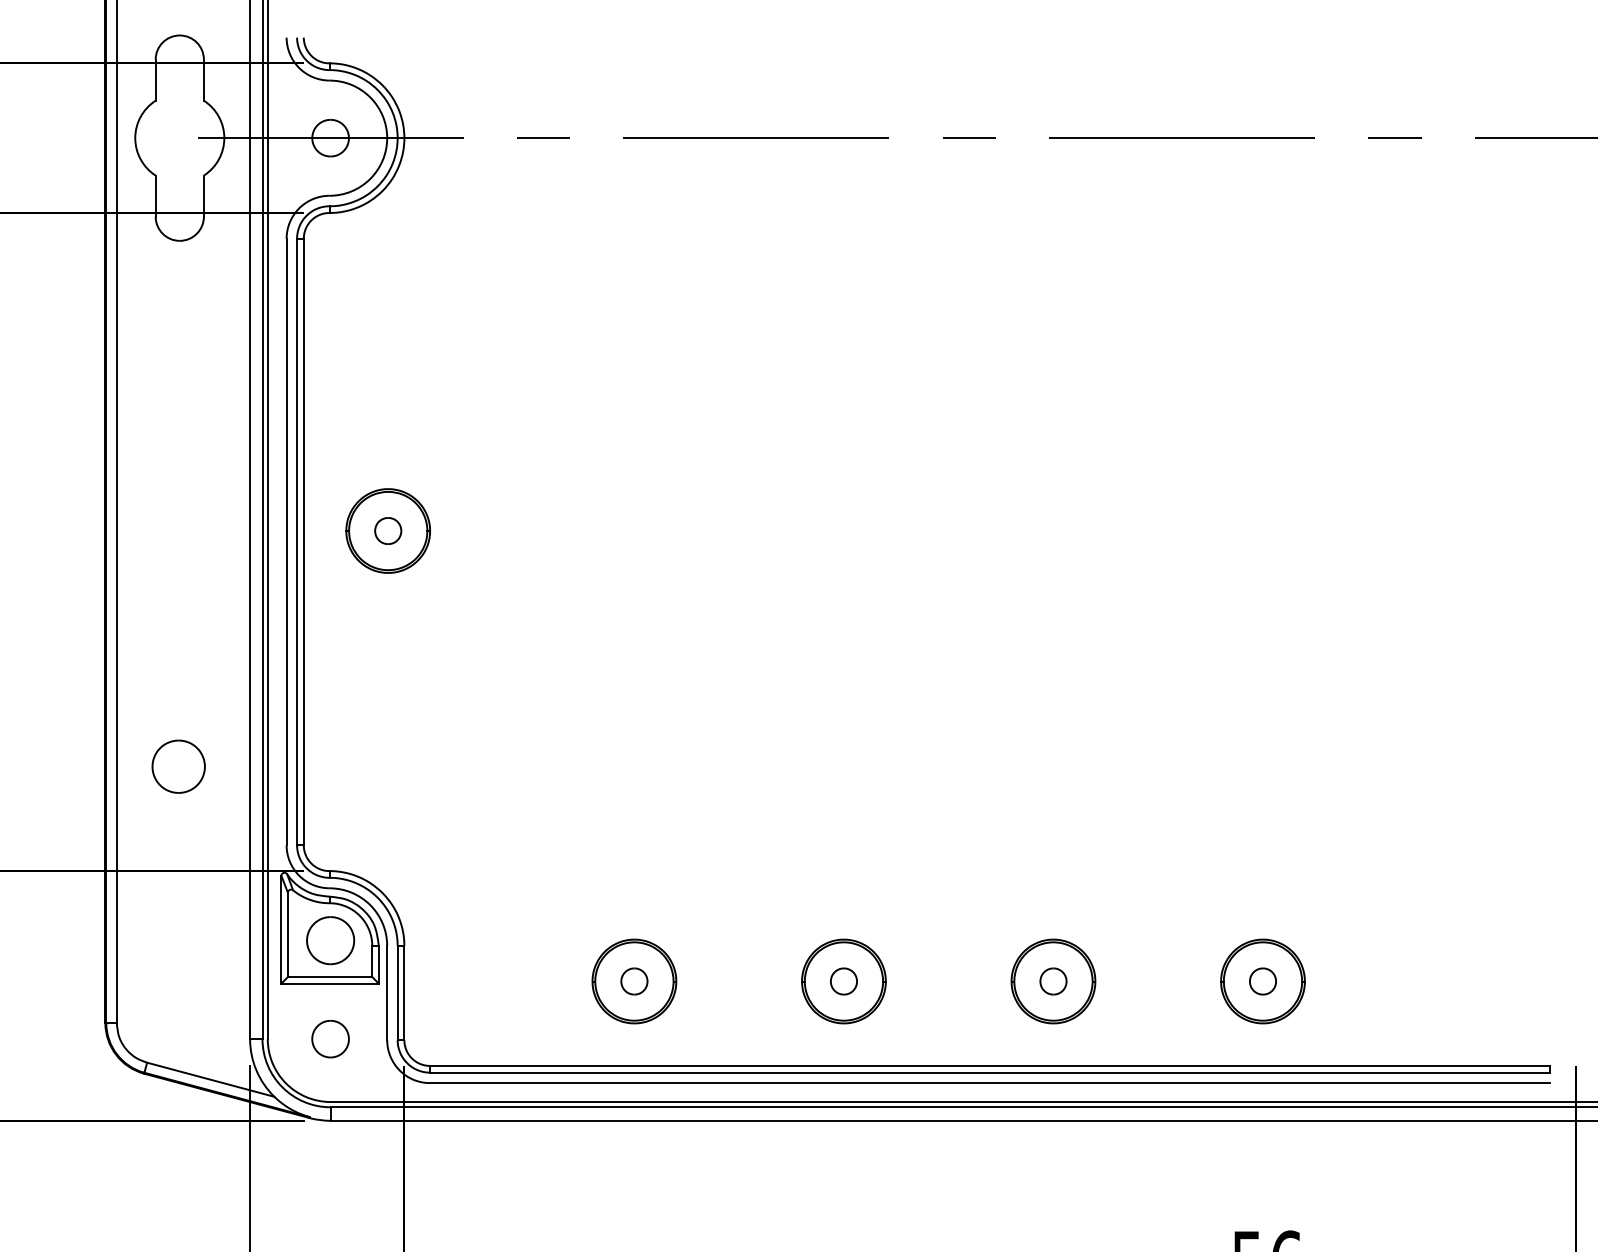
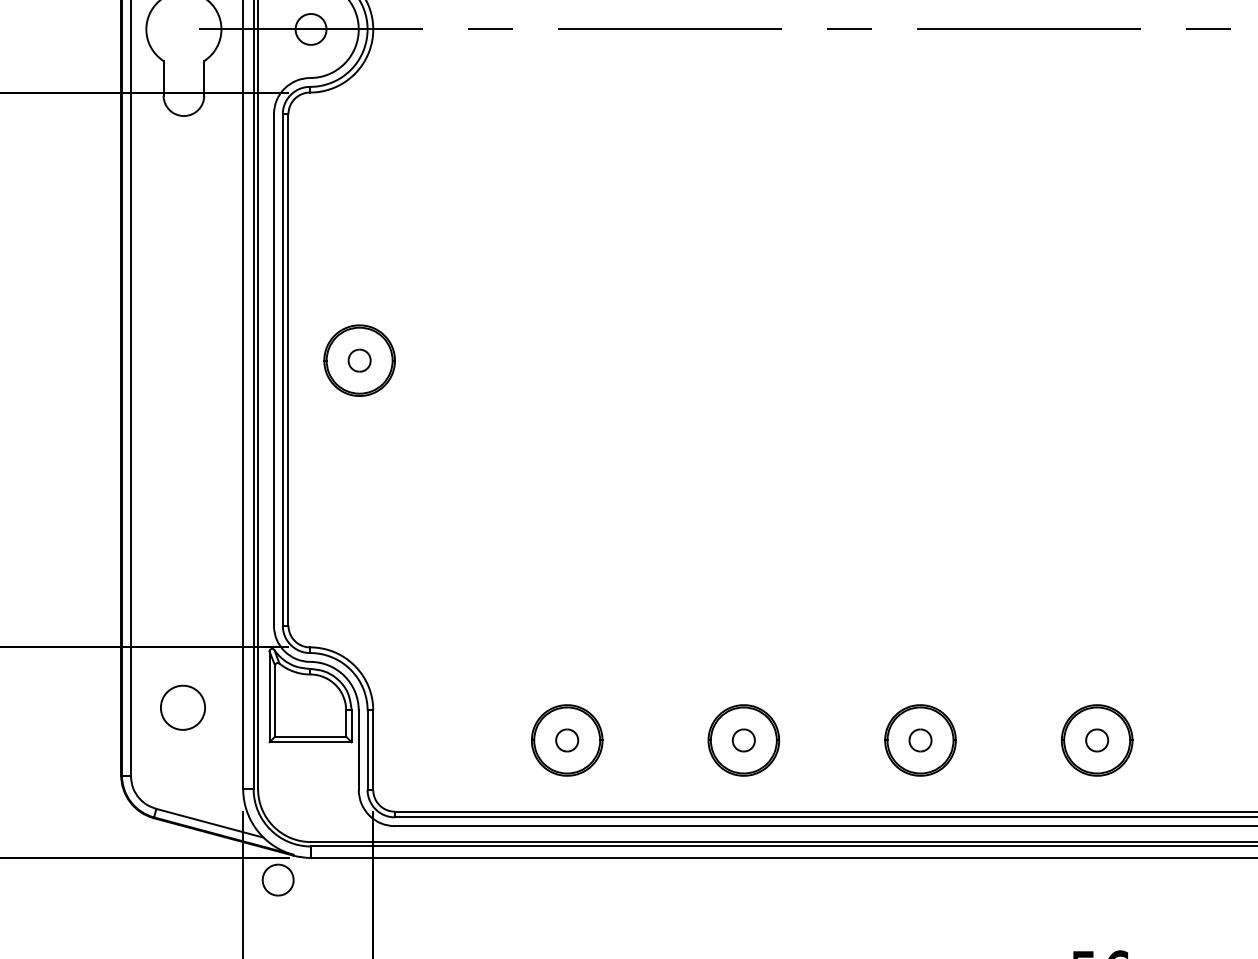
part: (178, 766) -> (182, 707), moved
part: (330, 940) -> (310, 705), removed
part: (330, 1038) -> (278, 879), moved

